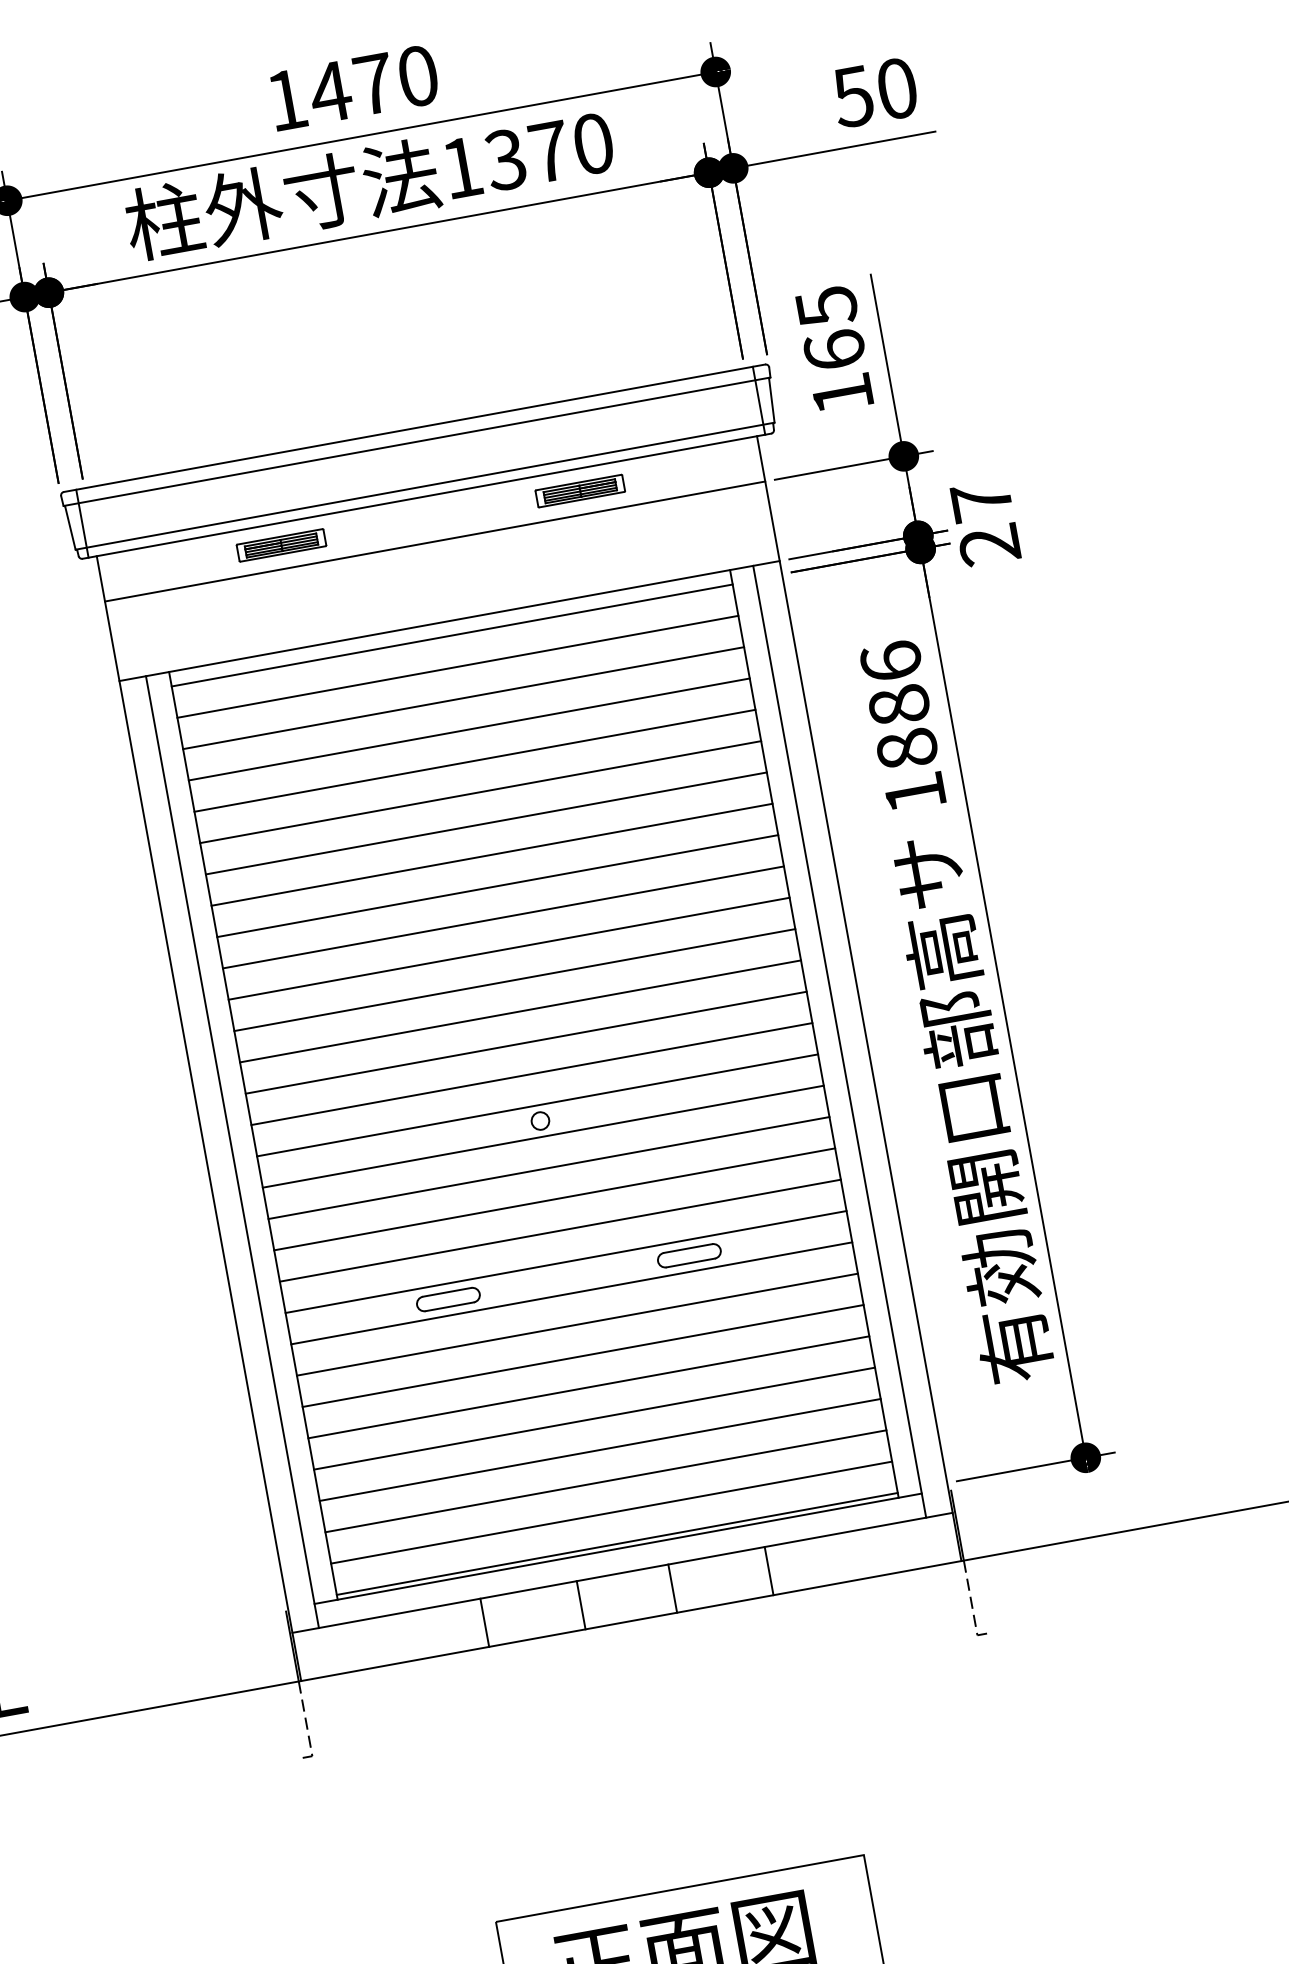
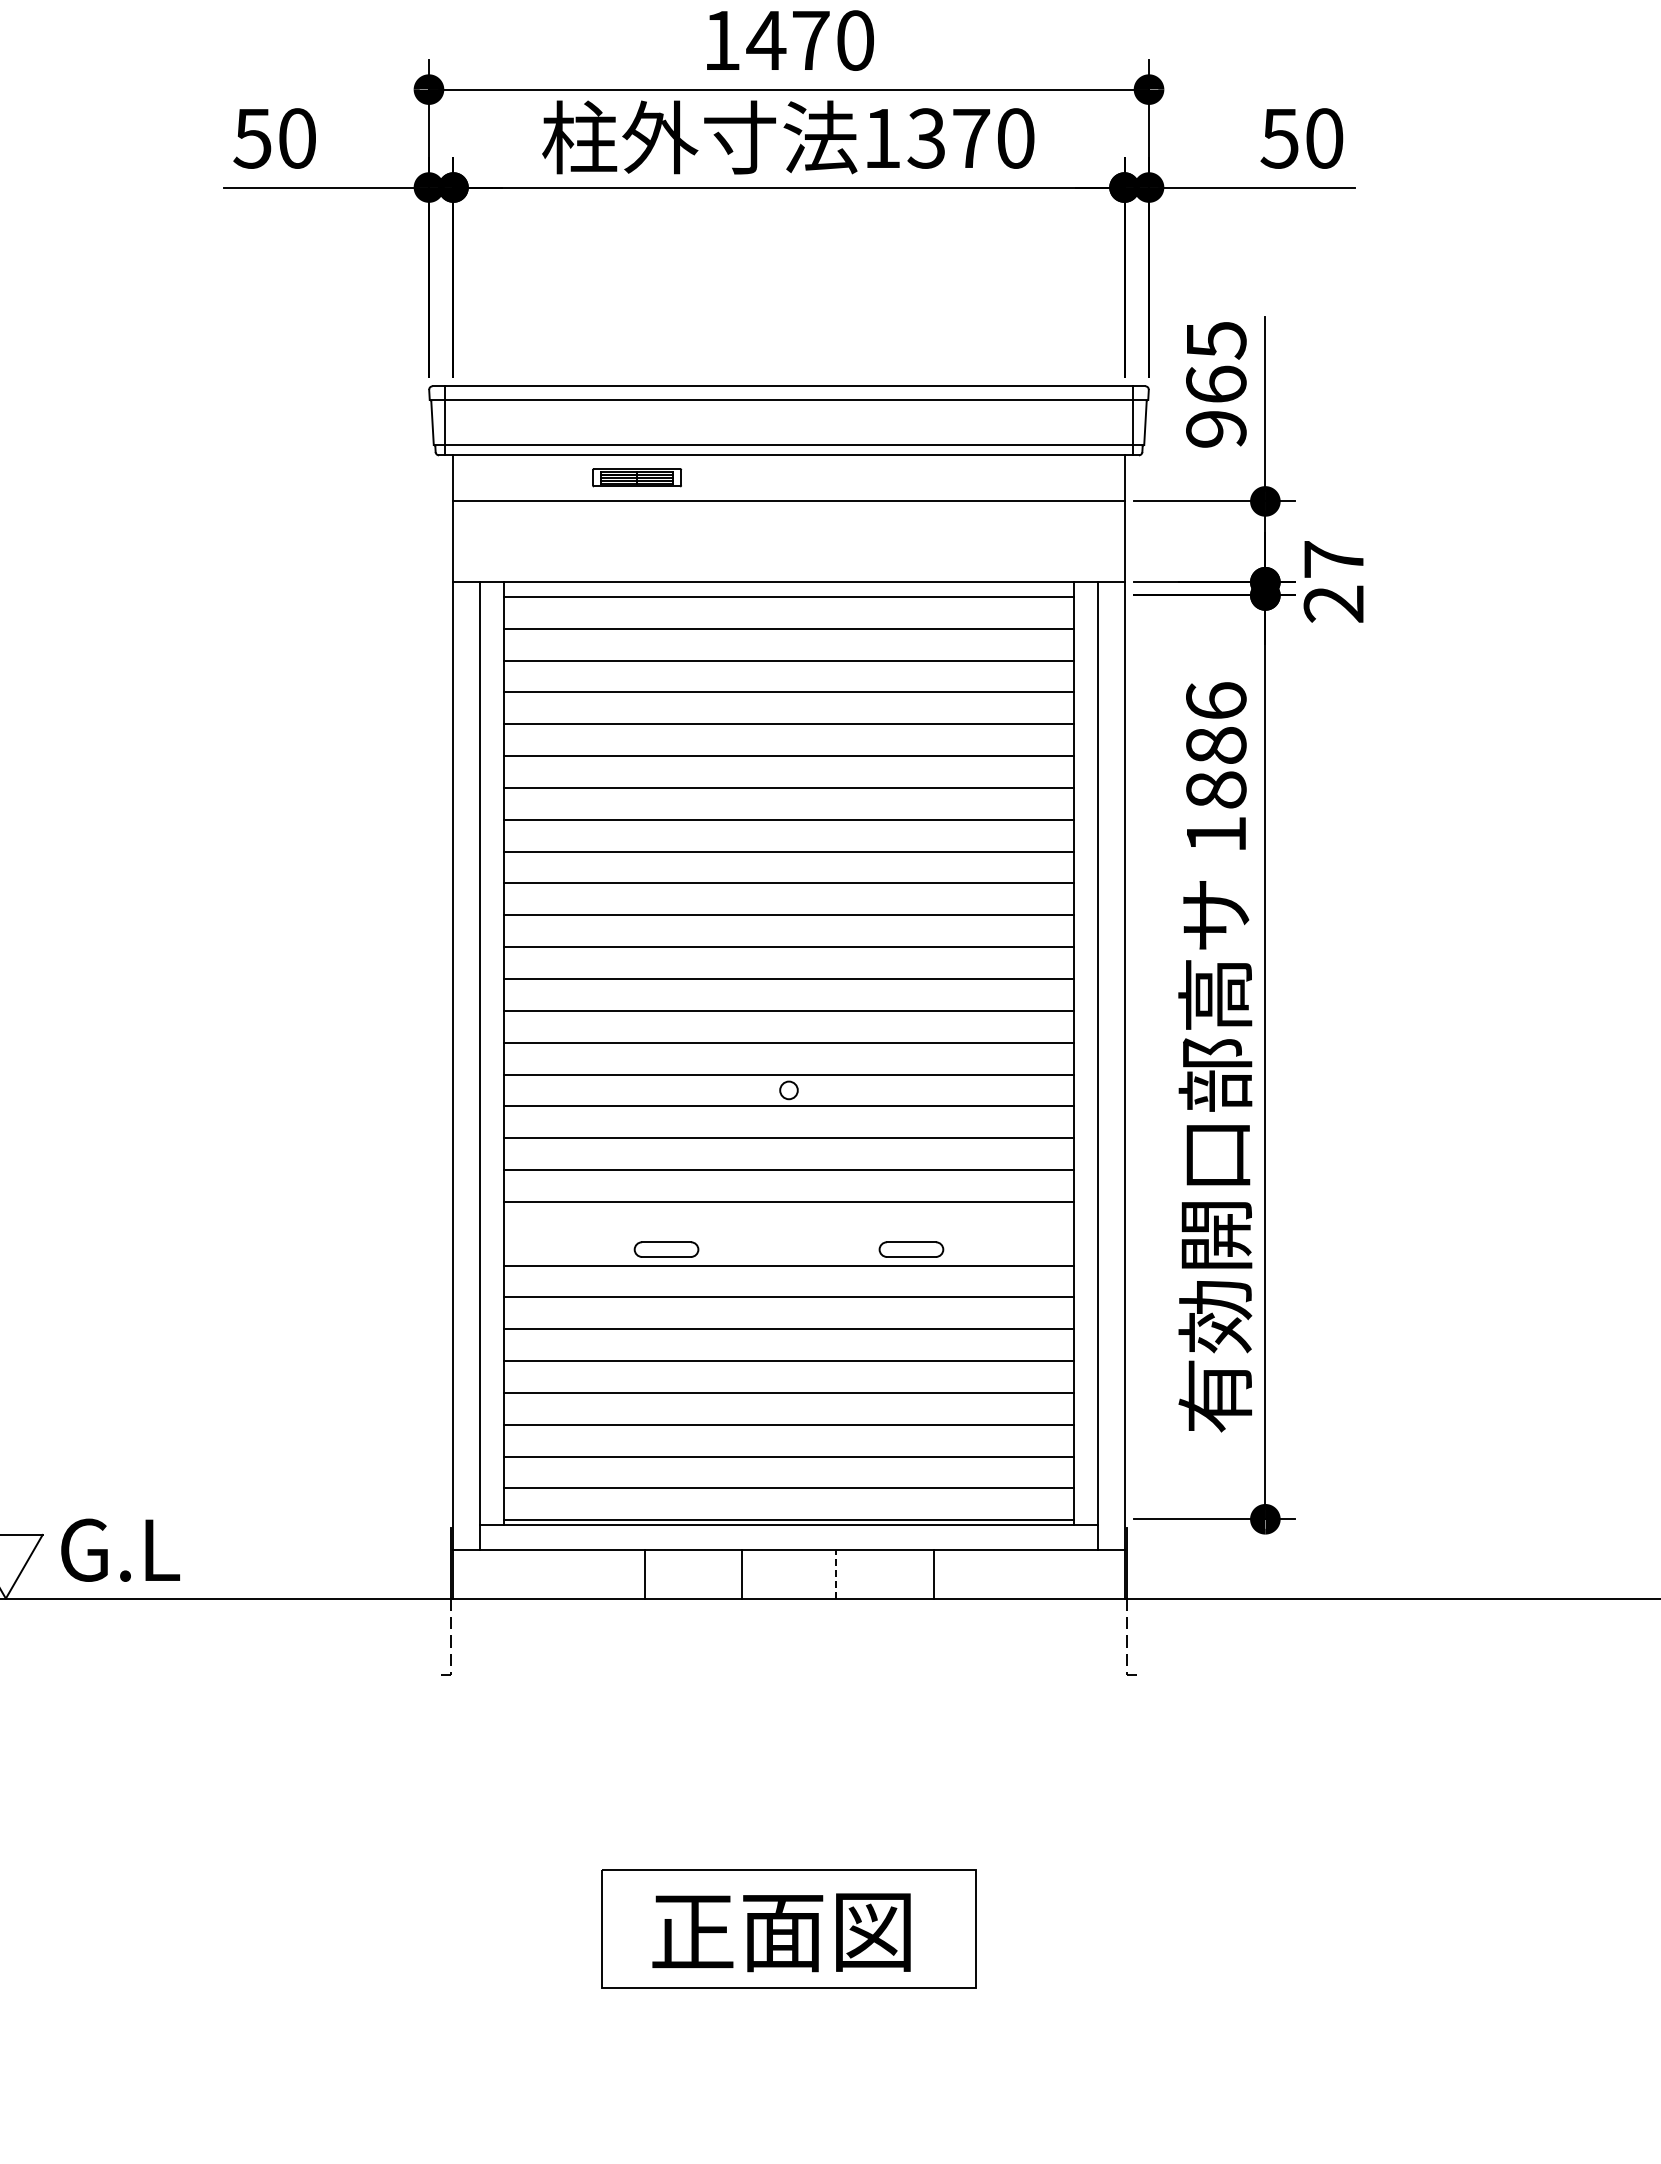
text: (842, 394) -> (1216, 429), 165 -> 965
part: (579, 490) -> (940, 477), removed
line: (565, 1261) -> (788, 1233), removed
line: (672, 1588) -> (835, 1573), solid -> dashed

